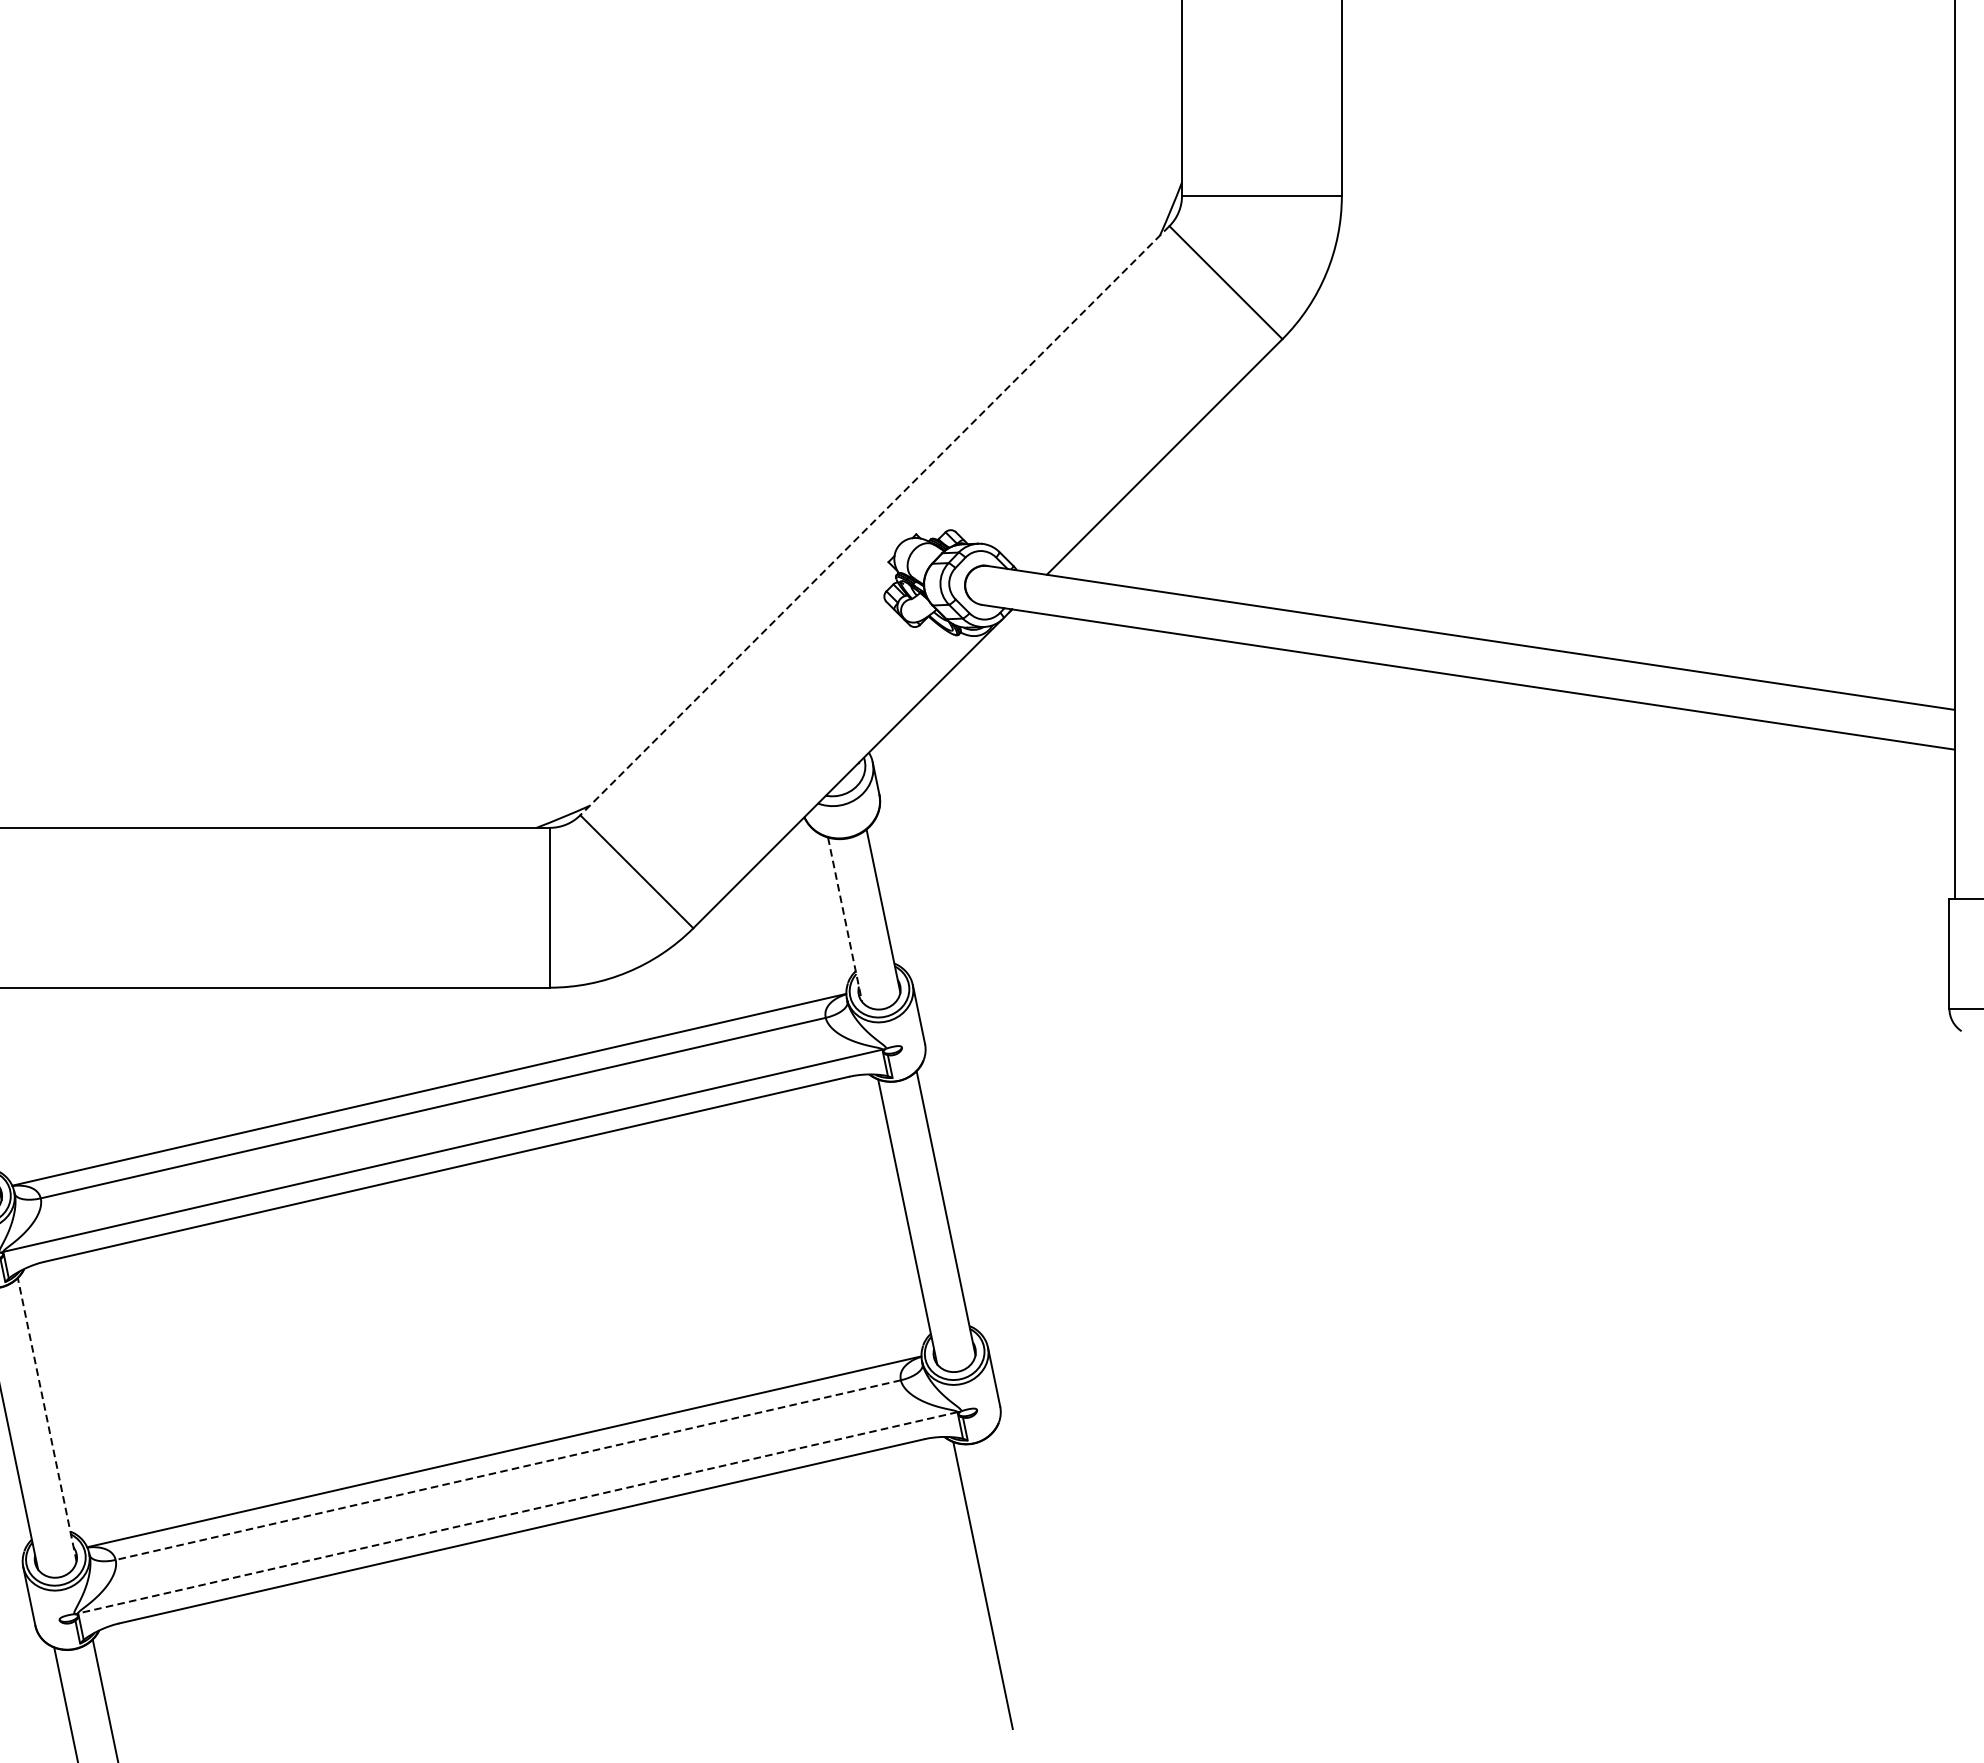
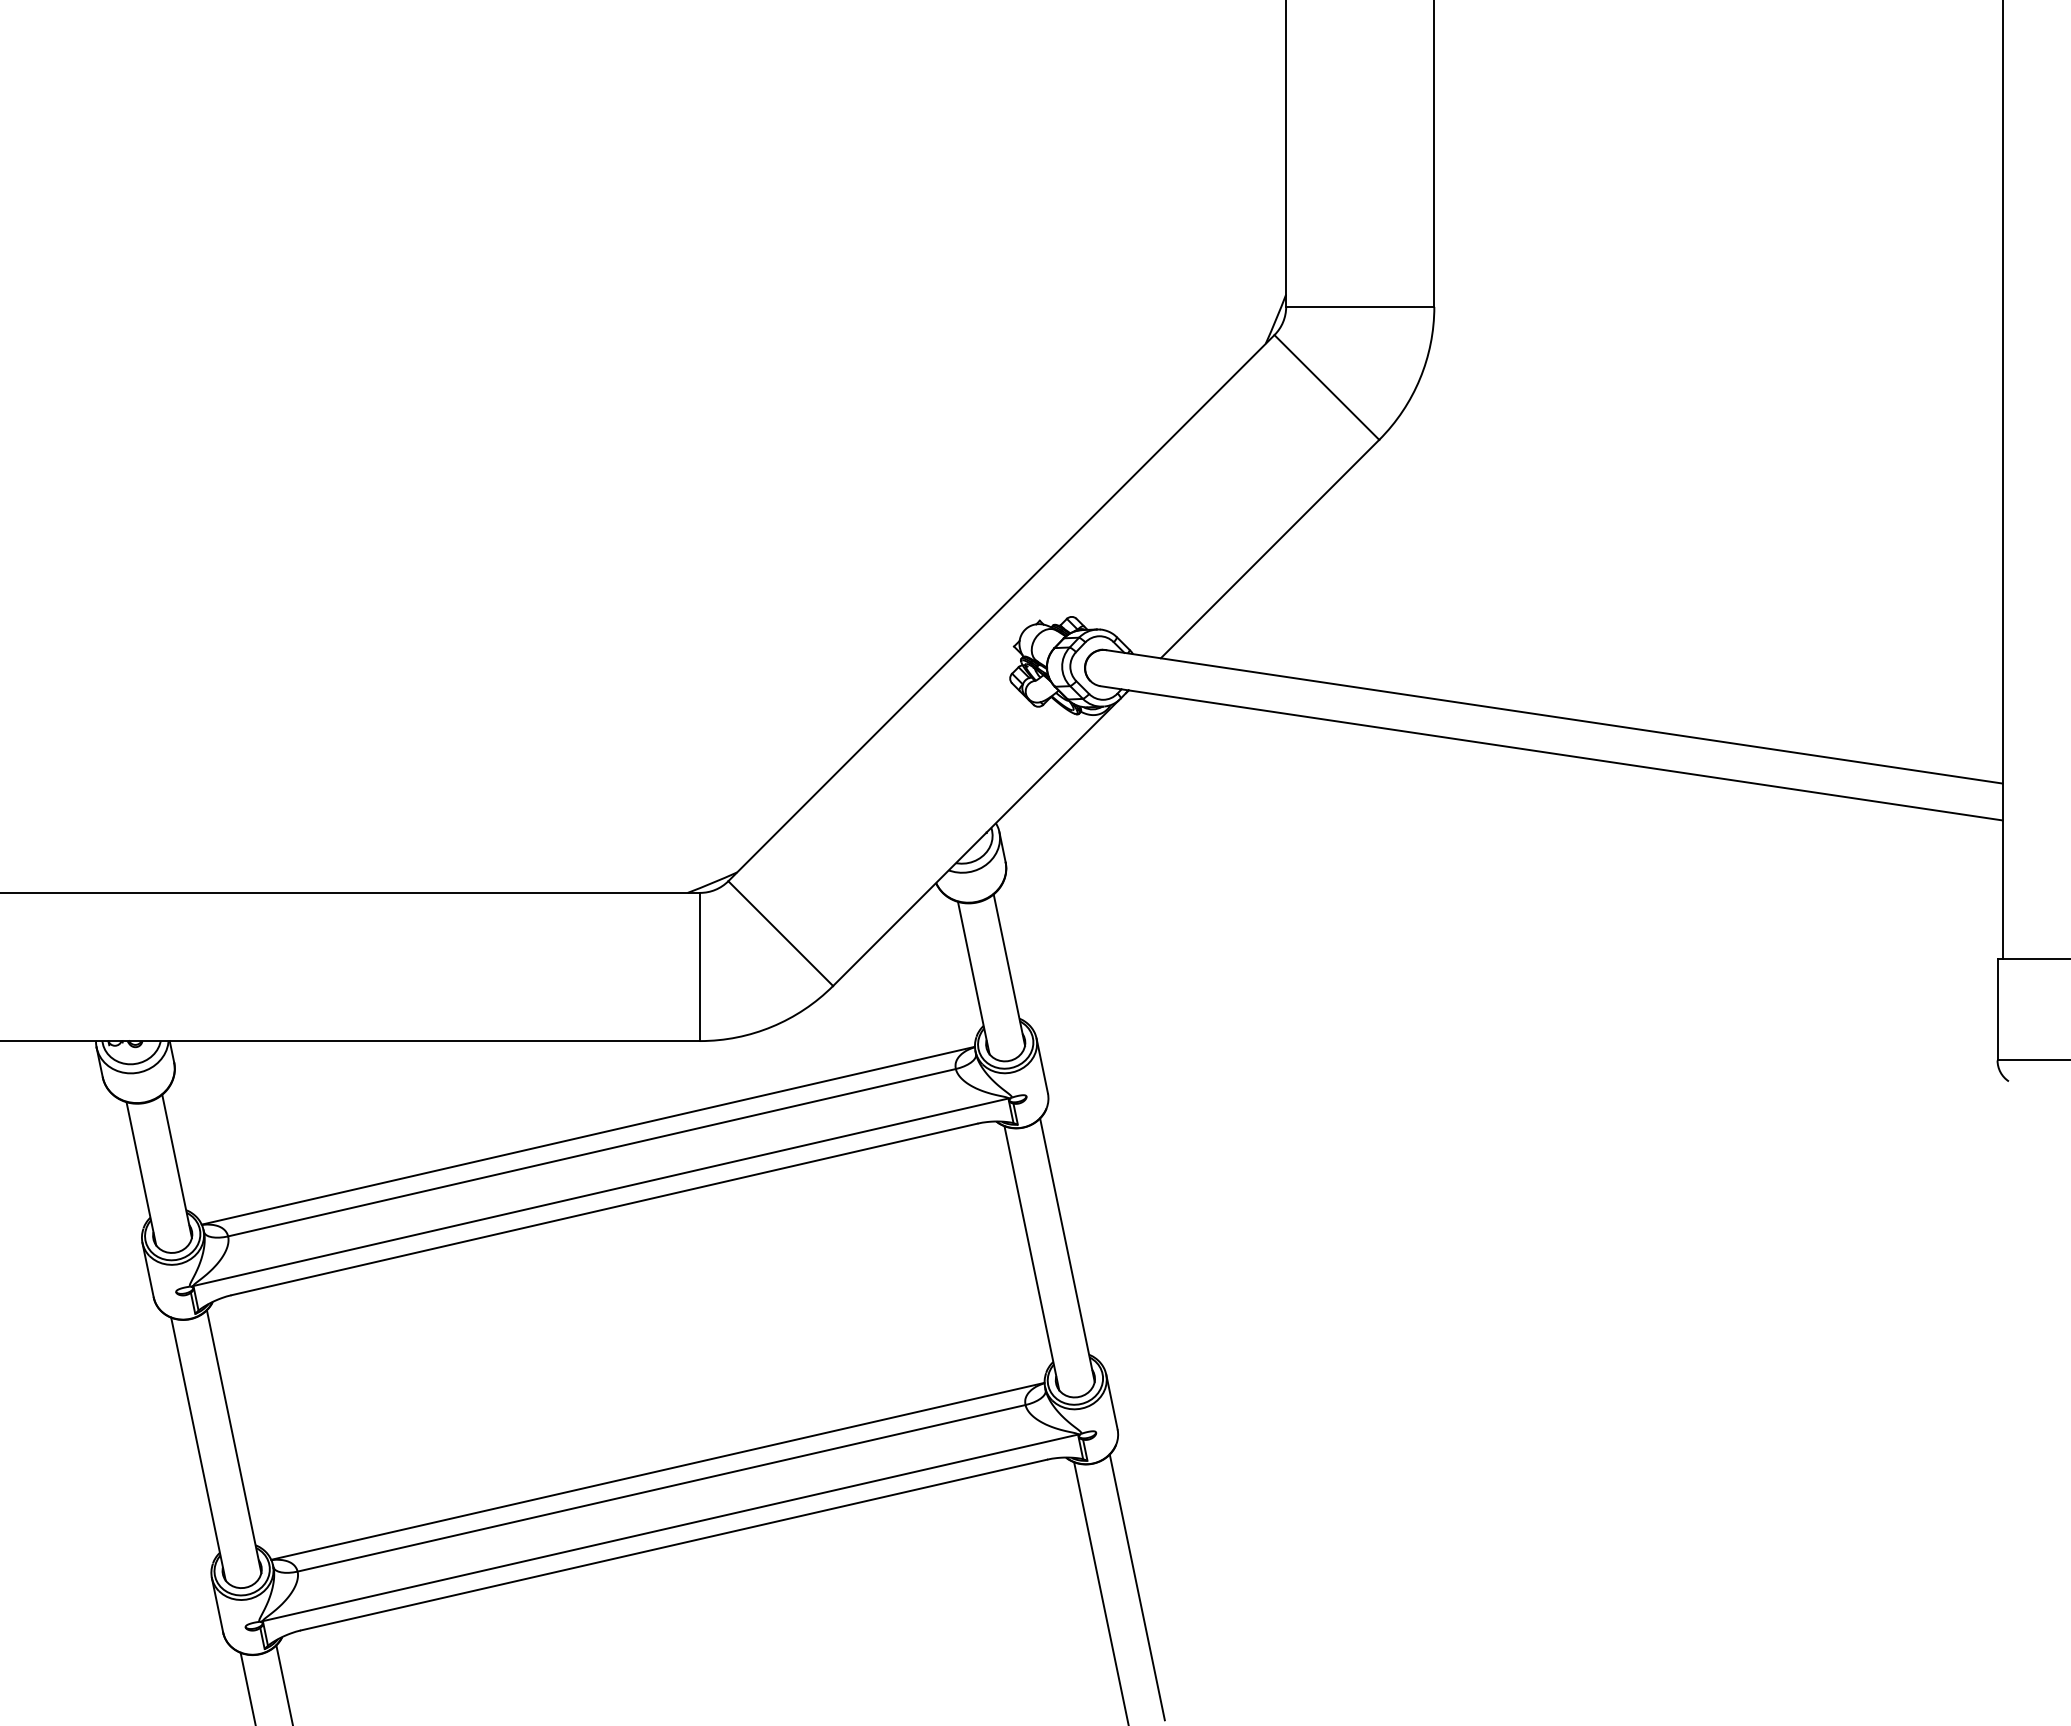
line: (874, 521) -> (1001, 608), dashed -> solid
line: (844, 920) -> (973, 978), dashed -> solid
line: (47, 1419) -> (234, 1441), dashed -> solid
line: (508, 1470) -> (661, 1488), dashed -> solid
line: (516, 1512) -> (669, 1527), dashed -> solid
line: (1020, 1577) -> (1136, 1587), added

